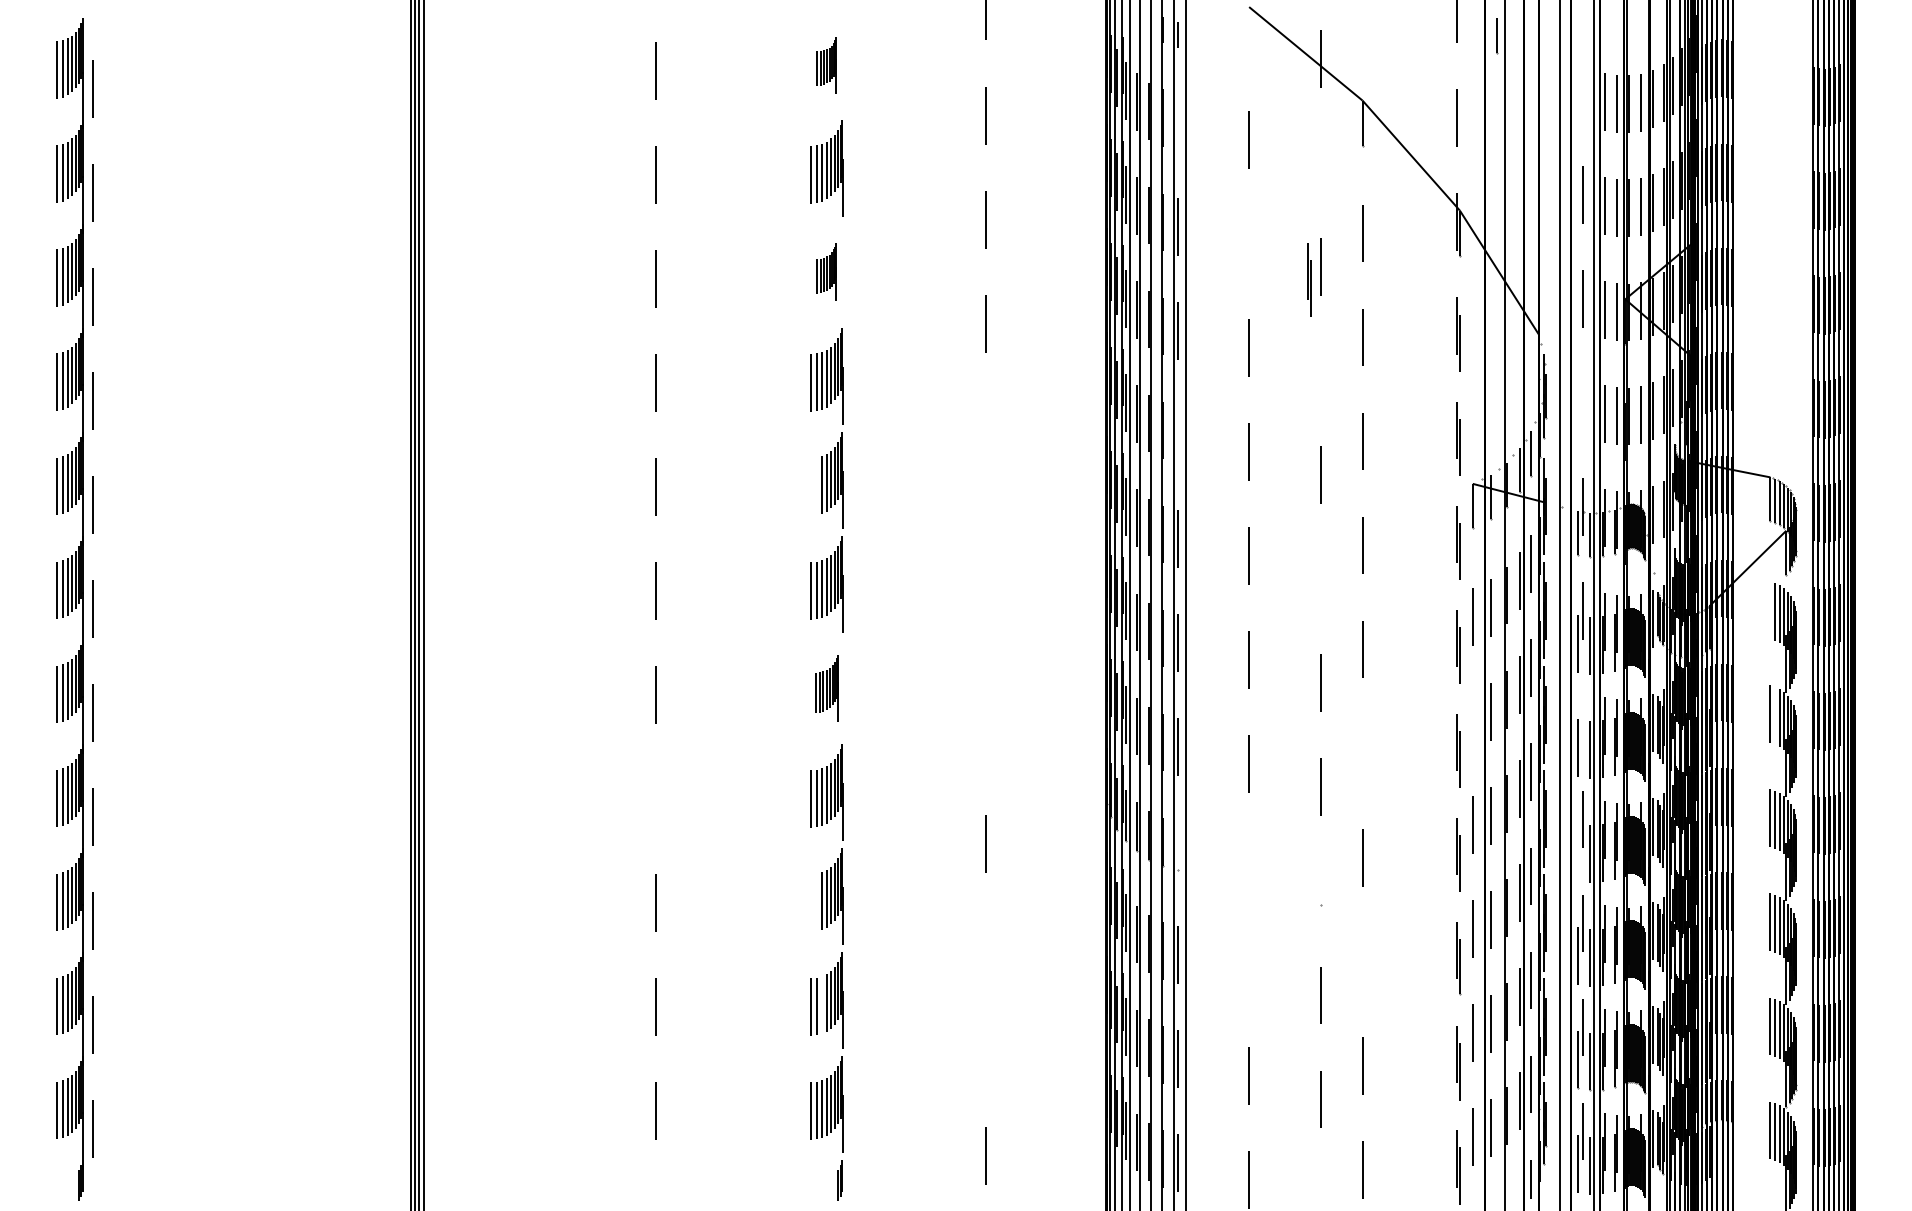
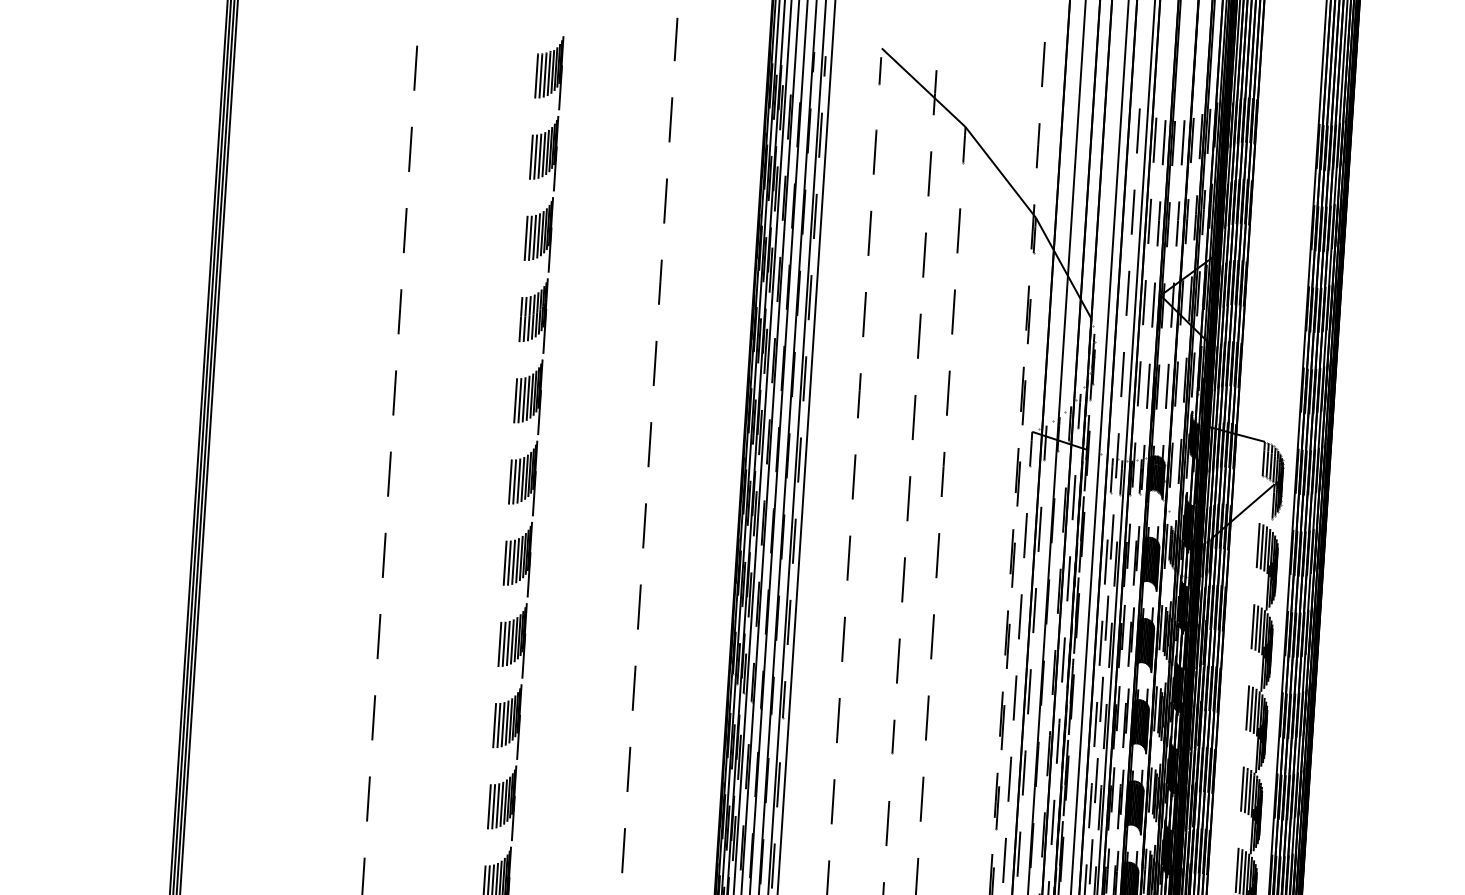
line: (1497, 36) -> (880, 71), moved
part: (826, 65) -> (548, 72), size x1.67
line: (1583, 91) -> (1138, 131), added
line: (1178, 122) -> (820, 134), added
line: (1320, 163) -> (929, 174), added
line: (1248, 243) -> (869, 232), added
part: (826, 272) -> (538, 234), size x1.67
part: (1309, 279) -> (915, 264), removed
line: (1320, 371) -> (919, 336), added
line: (1583, 403) -> (1122, 374), added
line: (985, 427) -> (654, 363), added
line: (1178, 434) -> (805, 378), added
line: (811, 486) -> (515, 400), added
line: (816, 486) -> (519, 400), added
line: (985, 531) -> (649, 444), added
line: (1320, 579) -> (908, 498), added
line: (1770, 610) -> (1258, 545), added
line: (985, 635) -> (644, 525), added
part: (826, 688) -> (517, 558), size x1.43
line: (1583, 715) -> (1107, 618), added
line: (1775, 715) -> (1256, 627), added
line: (1472, 720) -> (1020, 616), added
line: (985, 739) -> (639, 606), added
line: (1362, 753) -> (932, 636), added
line: (656, 798) -> (379, 636), added
line: (1178, 845) -> (784, 699), added
line: (1577, 851) -> (1095, 724), added
line: (1249, 868) -> (838, 720), added
line: (1320, 883) -> (893, 736), added
line: (811, 902) -> (494, 725), added
line: (816, 902) -> (498, 725), added
line: (985, 947) -> (628, 769), added
line: (1362, 961) -> (922, 799), added
line: (1249, 972) -> (833, 802), added
line: (821, 1005) -> (497, 806), added
line: (985, 1051) -> (623, 850), added

